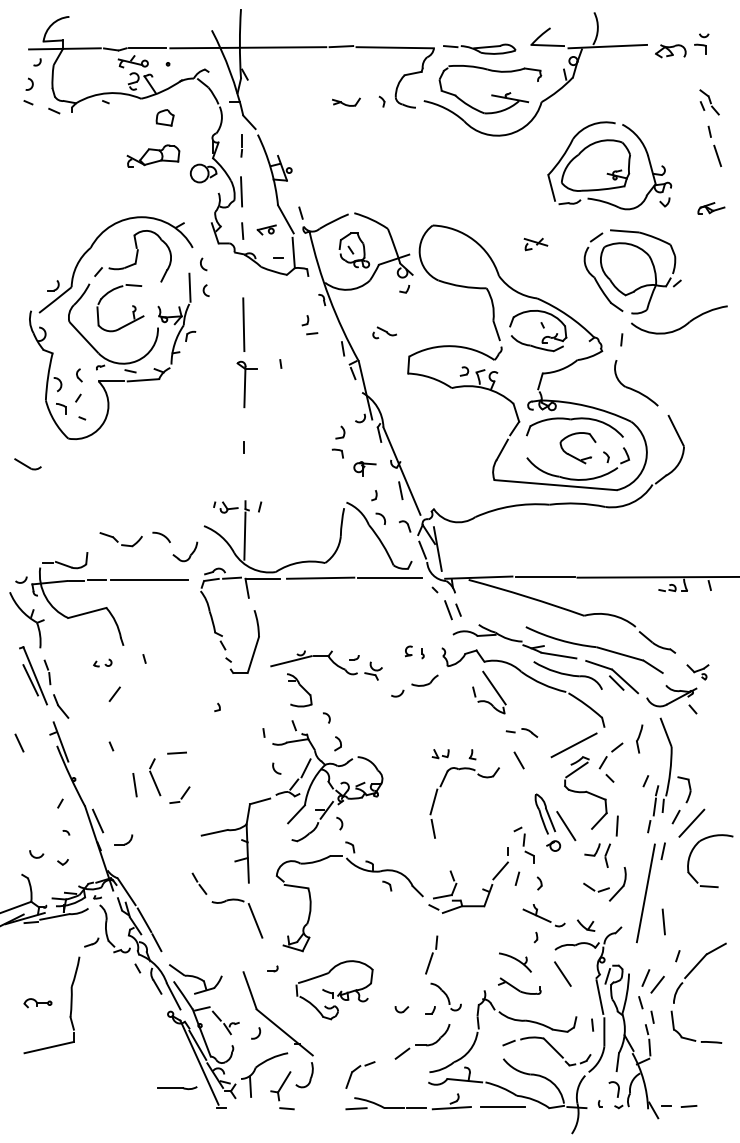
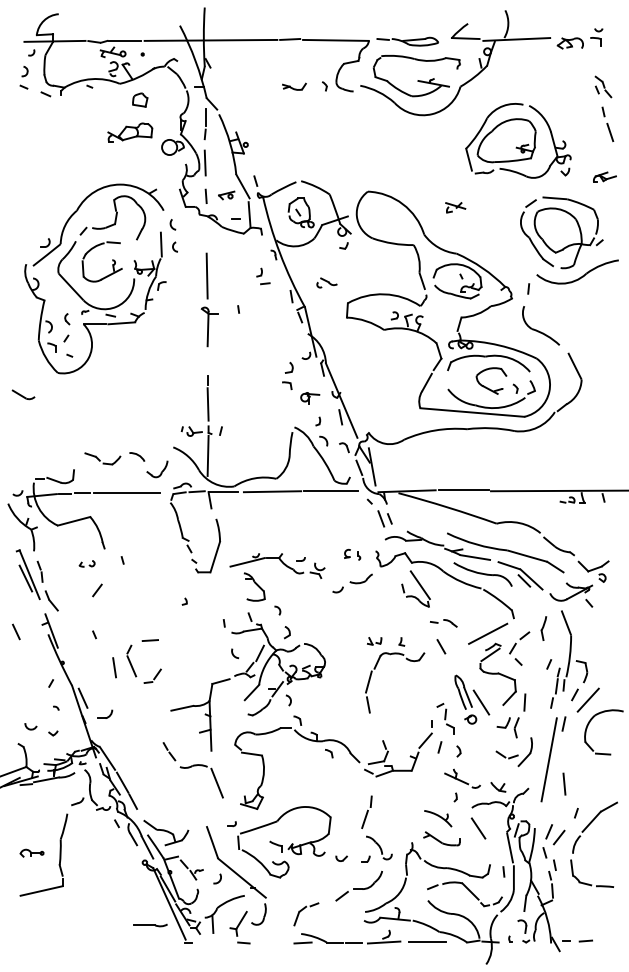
part: (241, 145) -> (205, 123), size x1.67
part: (632, 271) -> (561, 232), moved
line: (244, 475) -> (207, 404), added
part: (697, 672) -> (593, 571), size x1.67
part: (334, 989) -> (284, 841), size x1.43

